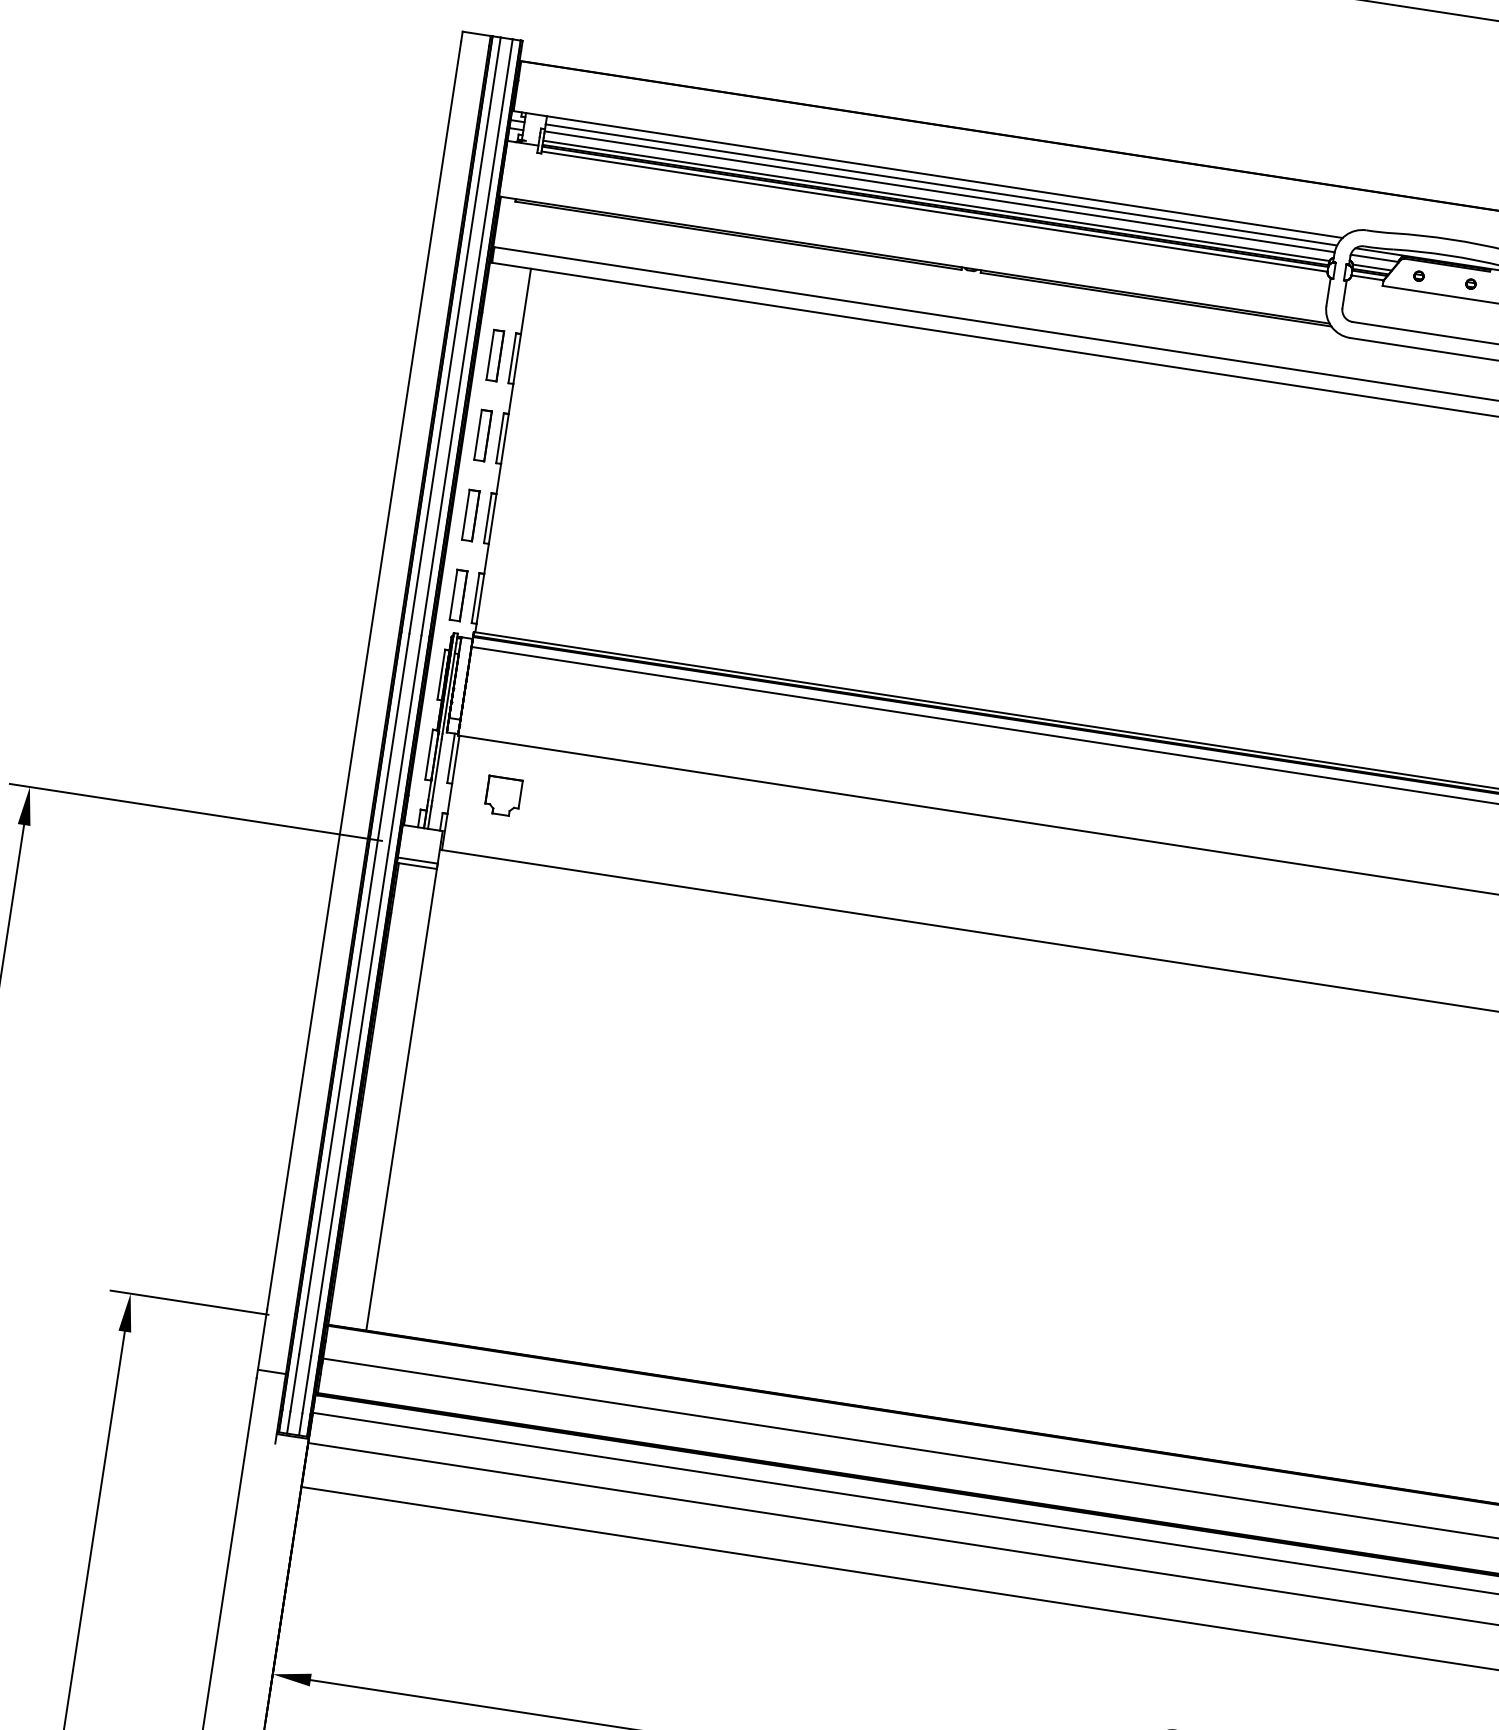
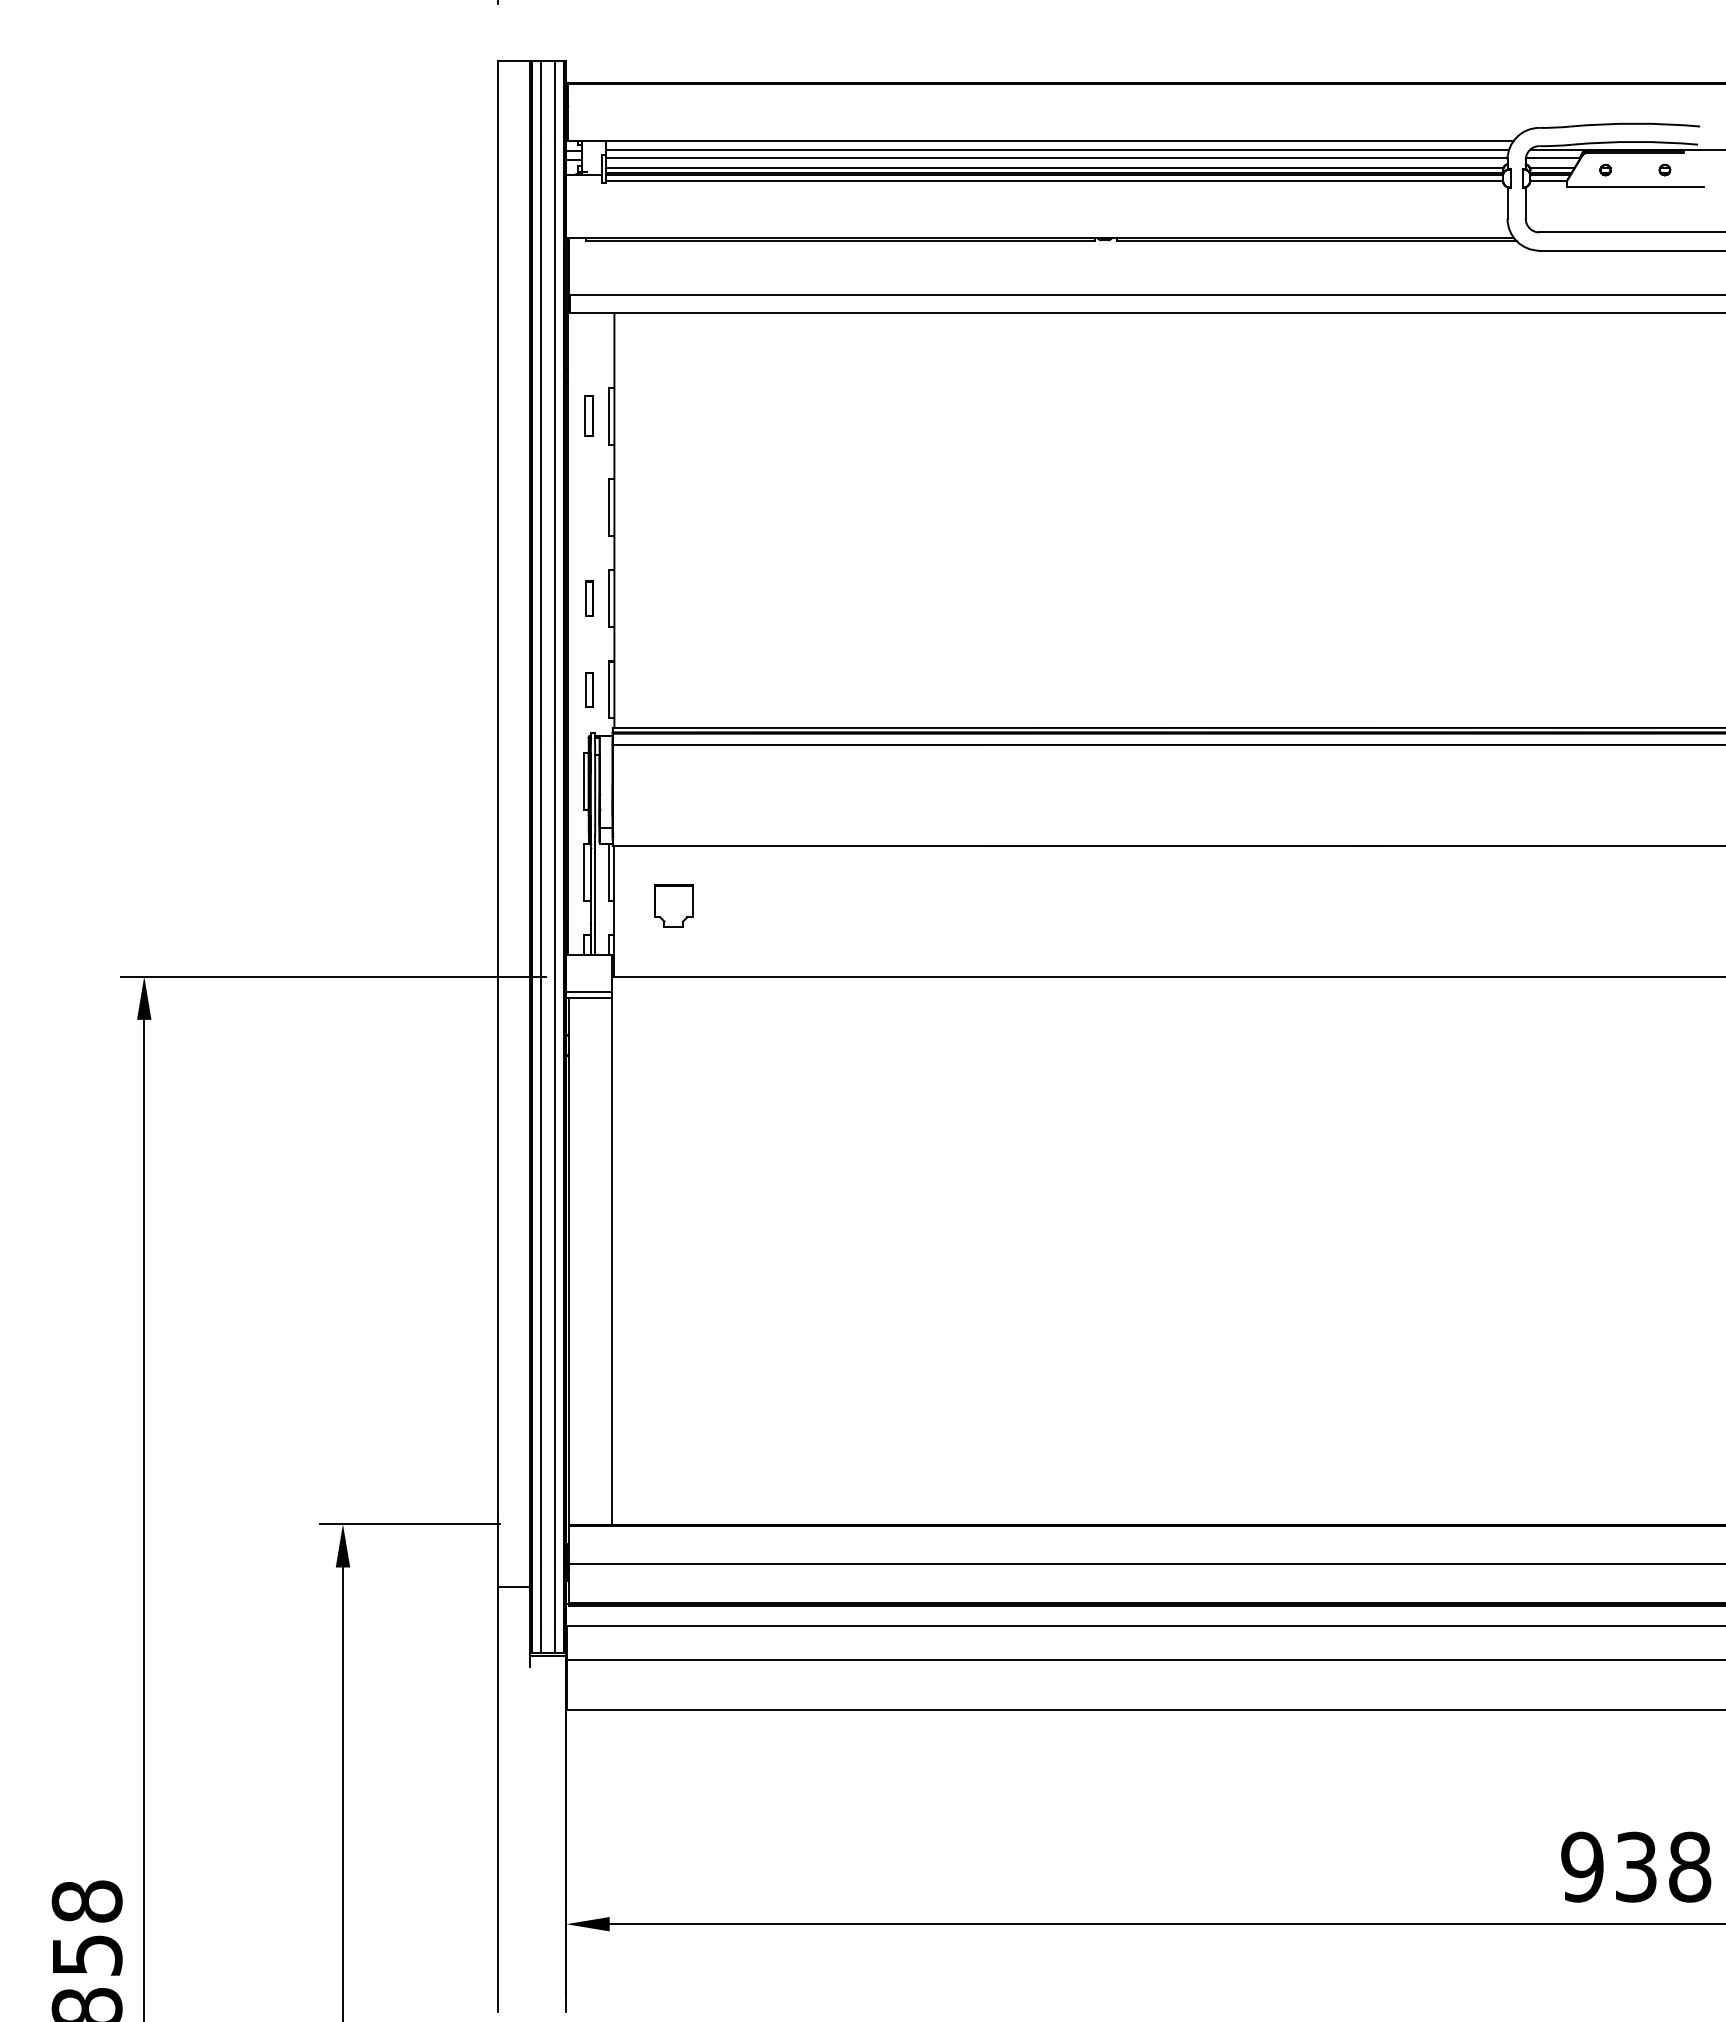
part: (495, 355) -> (589, 416), size x0.7
part: (483, 435) -> (589, 507), removed
part: (470, 515) -> (589, 598), size x0.6
part: (458, 595) -> (589, 689), size x0.6

